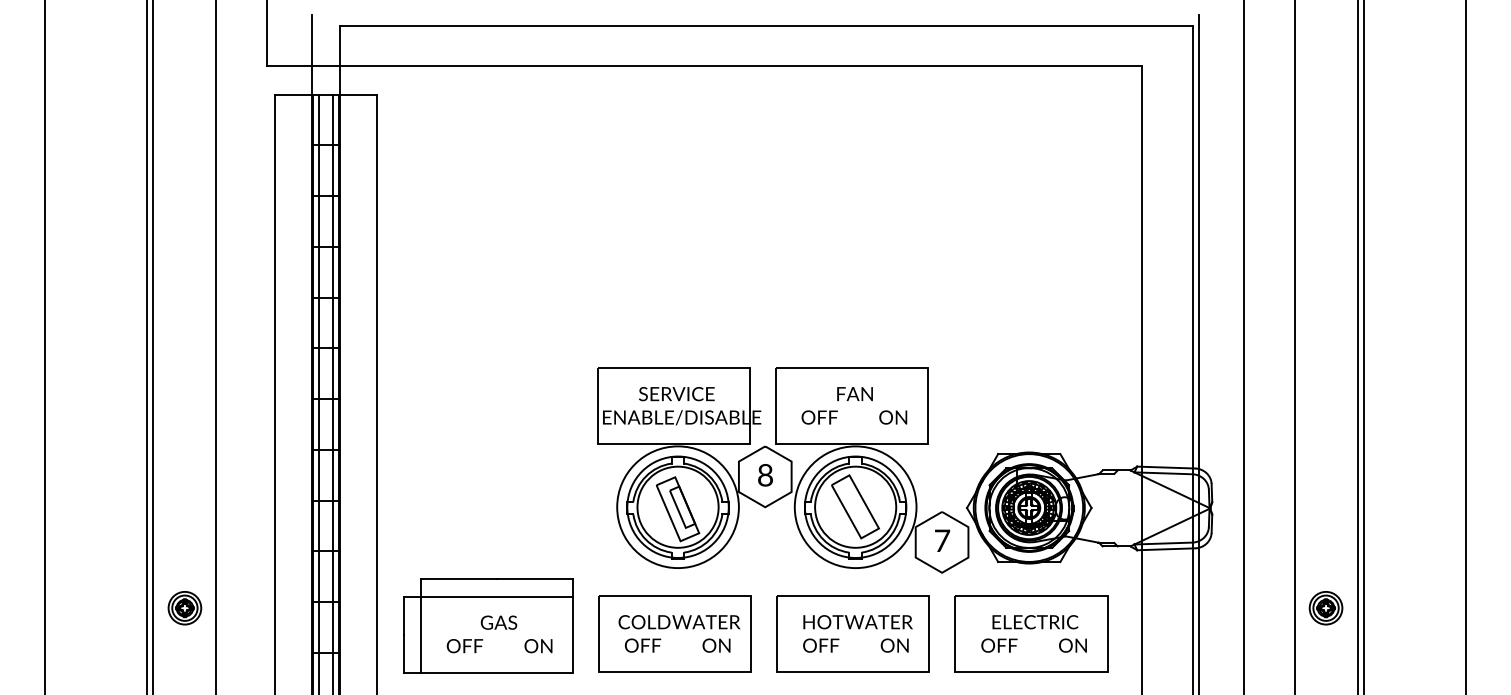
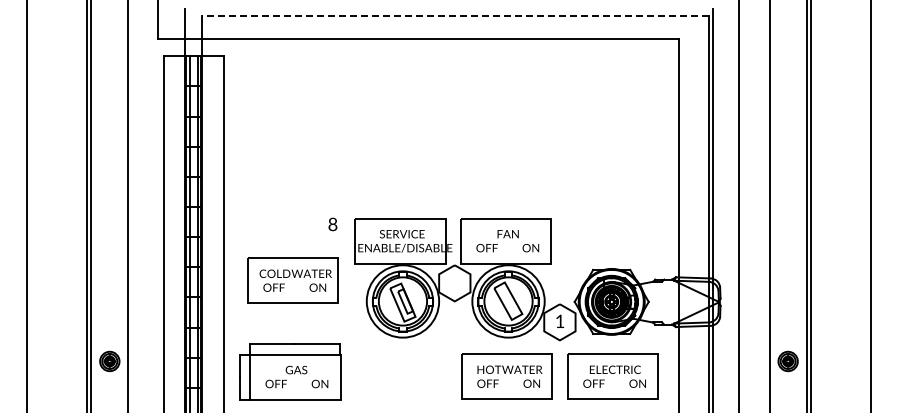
line: (766, 26) -> (455, 15), solid -> dashed
text: (764, 475) -> (332, 224), moved
text: (941, 539) -> (559, 320), 7 -> 1
part: (673, 633) -> (292, 280), moved

